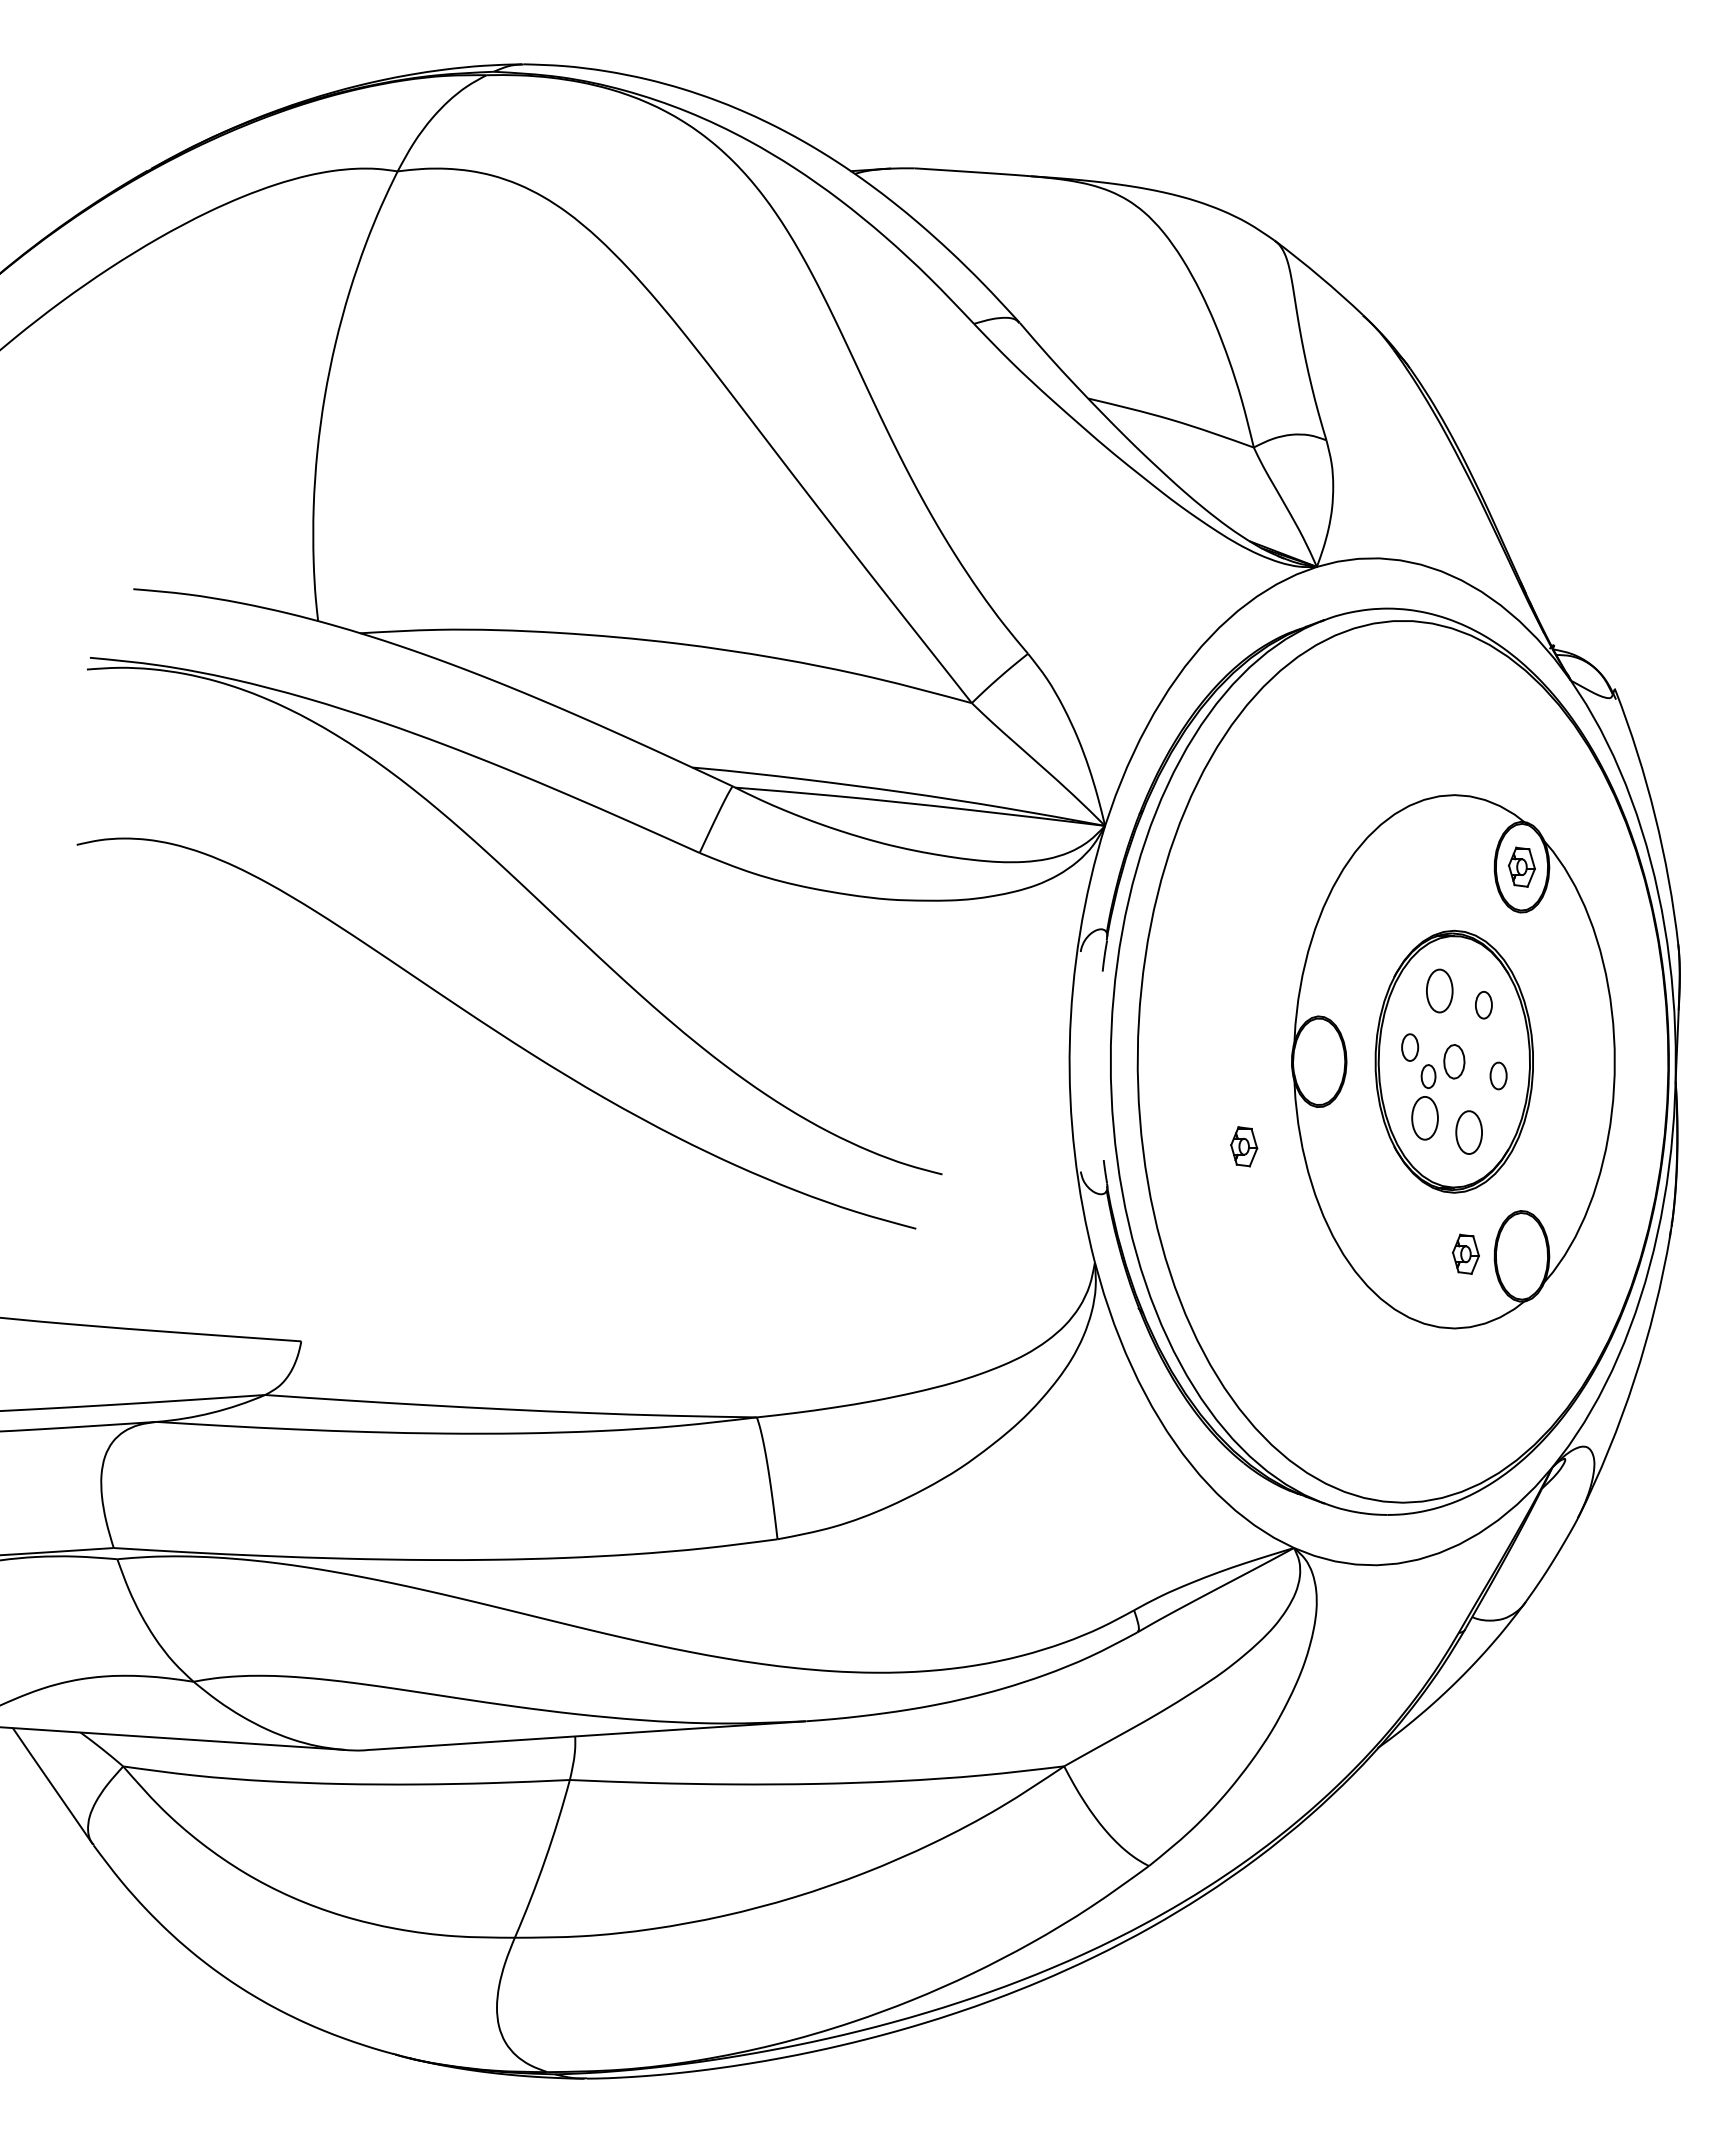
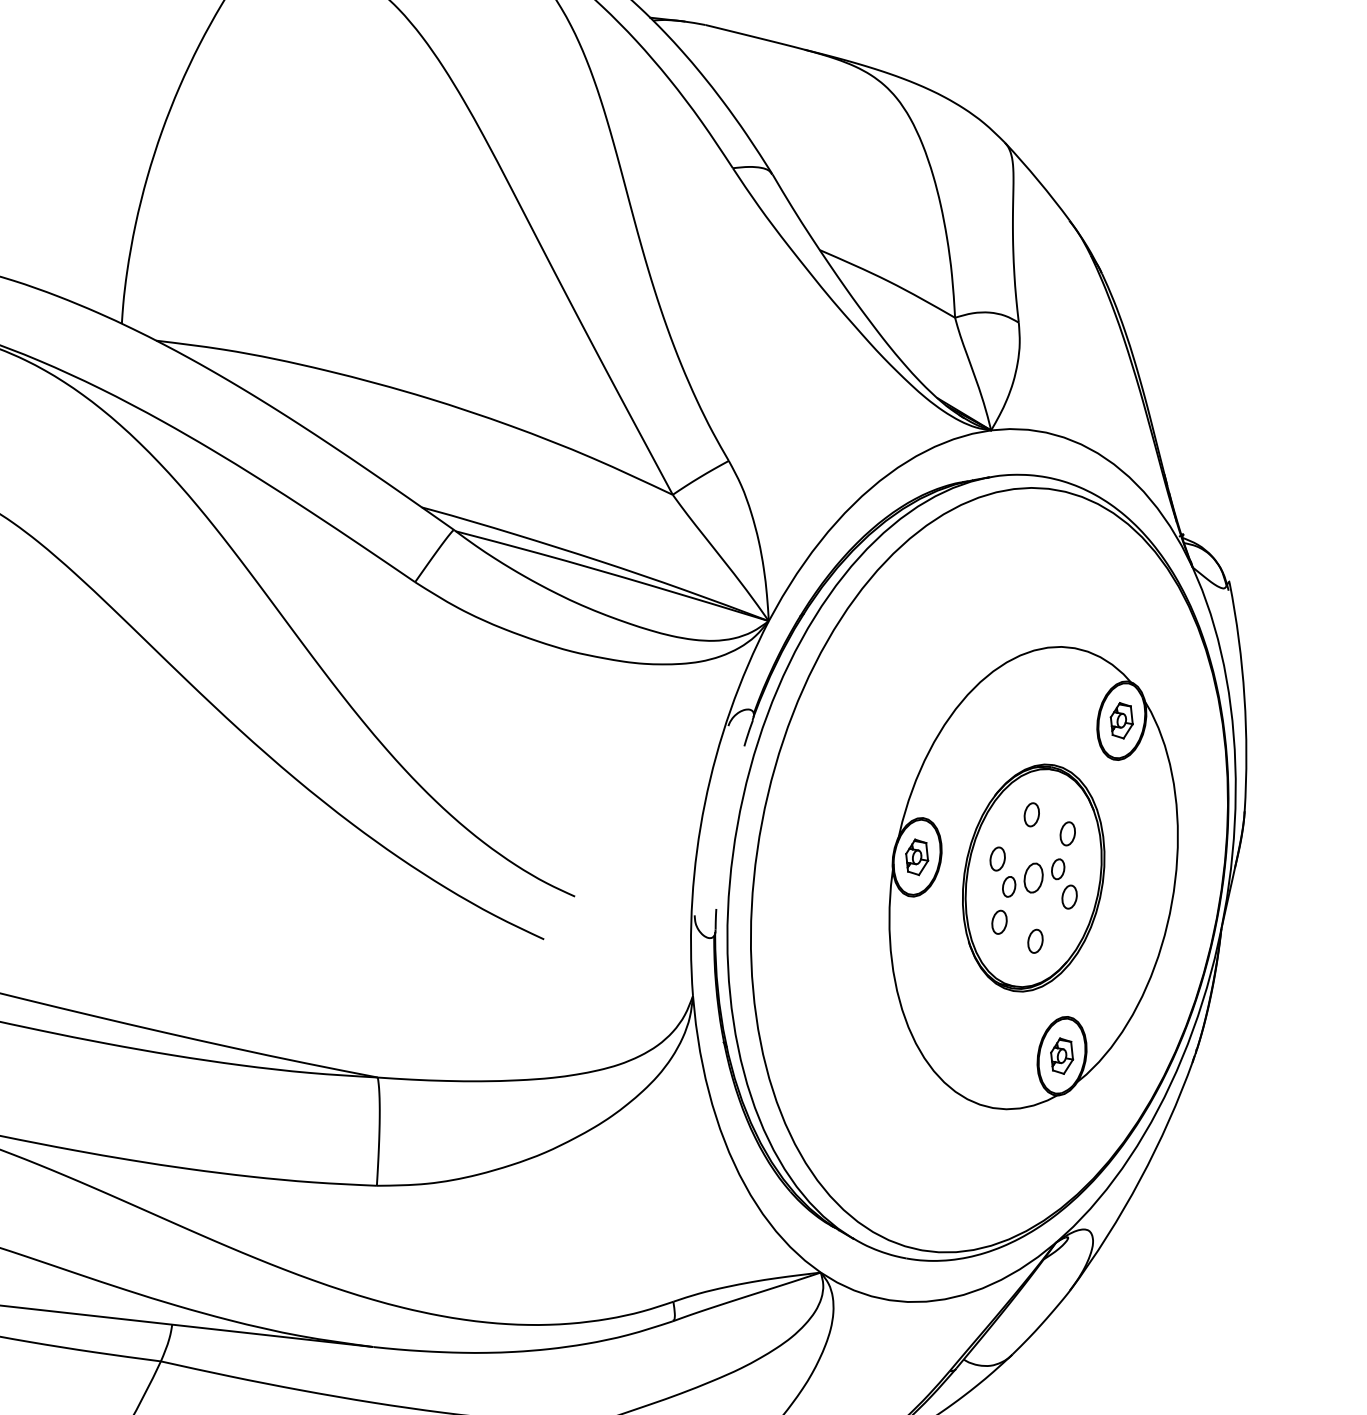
part: (1439, 990) -> (1031, 814), size x0.62
part: (1480, 1046) -> (1058, 868), added
part: (1424, 1118) -> (999, 922), size x0.62
part: (1468, 1132) -> (1034, 941), size x0.62
part: (1244, 1146) -> (917, 857), moved
part: (1465, 1253) -> (1061, 1055), moved

